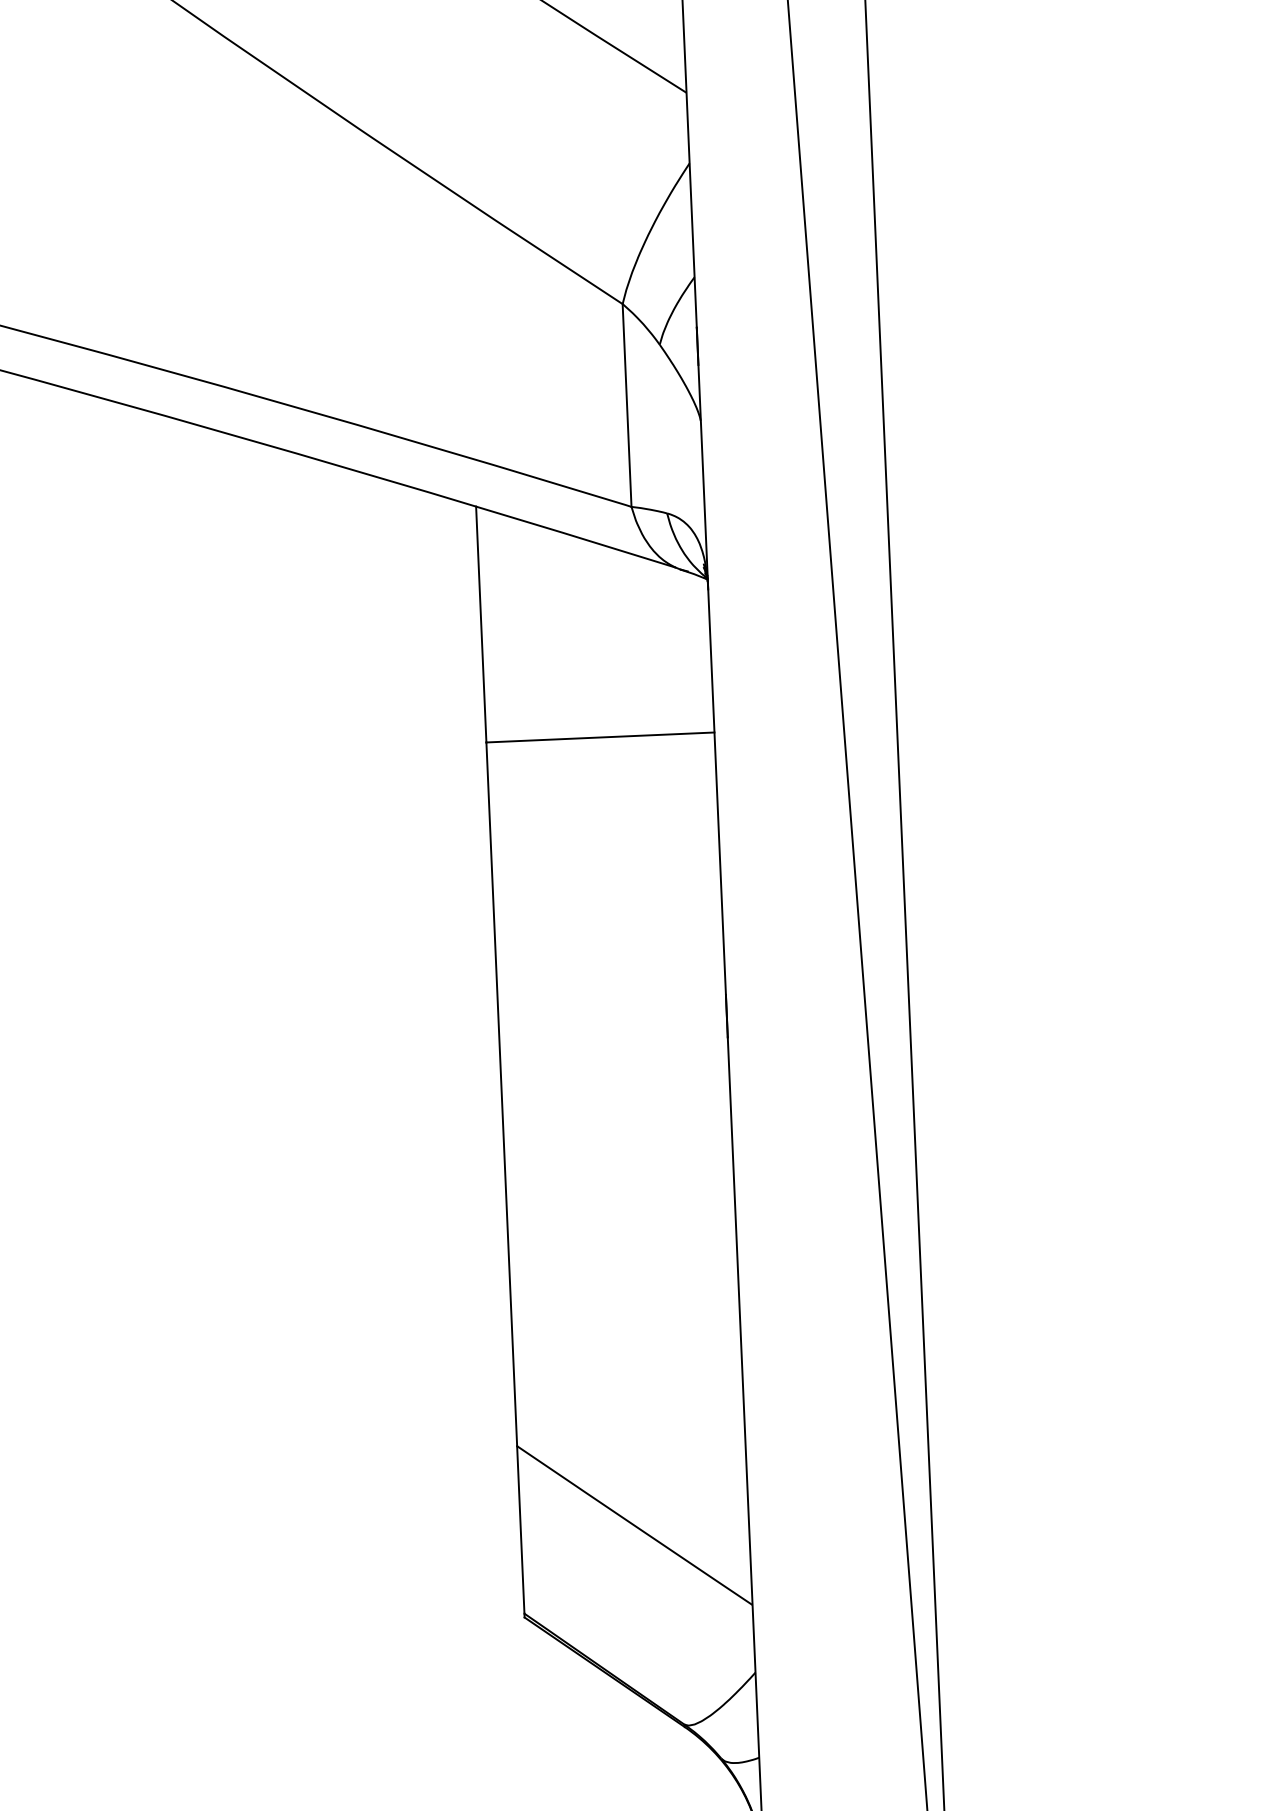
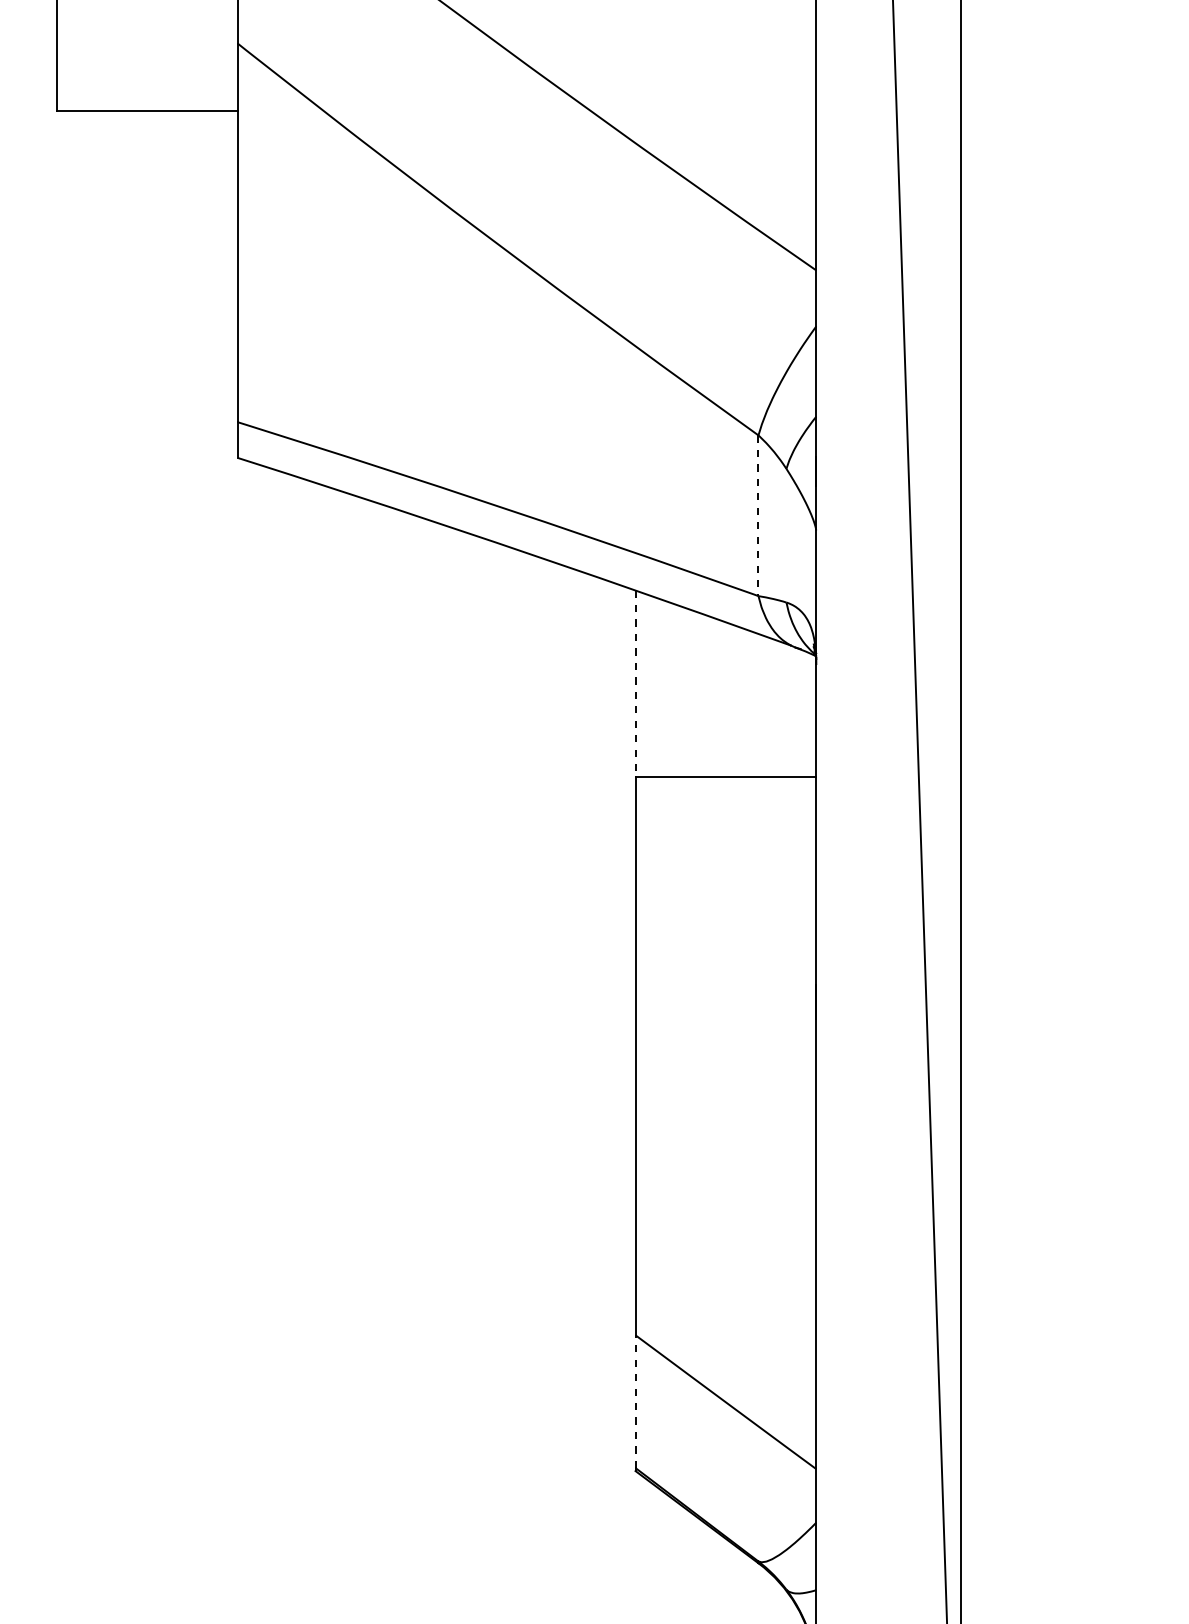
line: (627, 406) -> (758, 516), solid -> dashed
line: (481, 625) -> (635, 684), solid -> dashed
line: (520, 1529) -> (635, 1401), solid -> dashed

